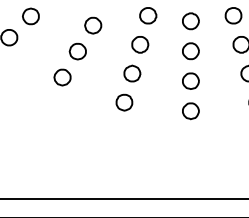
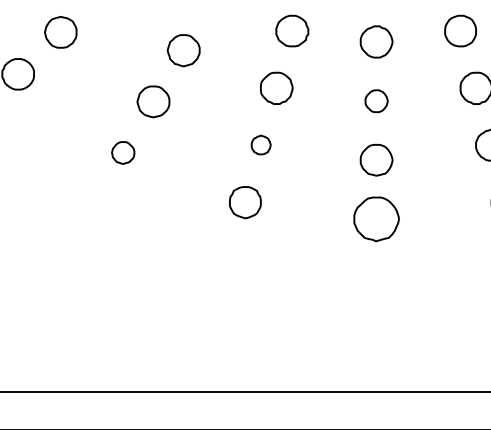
part: (190, 51) -> (375, 101), size x0.7
part: (132, 73) -> (261, 144), size x0.6
part: (62, 77) -> (123, 152), size x0.7
part: (190, 111) -> (375, 219), size x1.4

